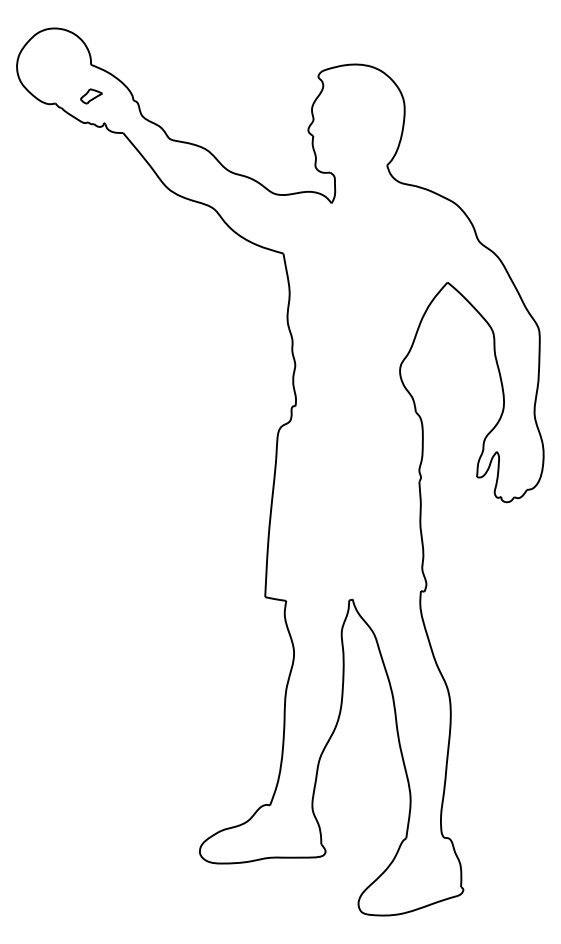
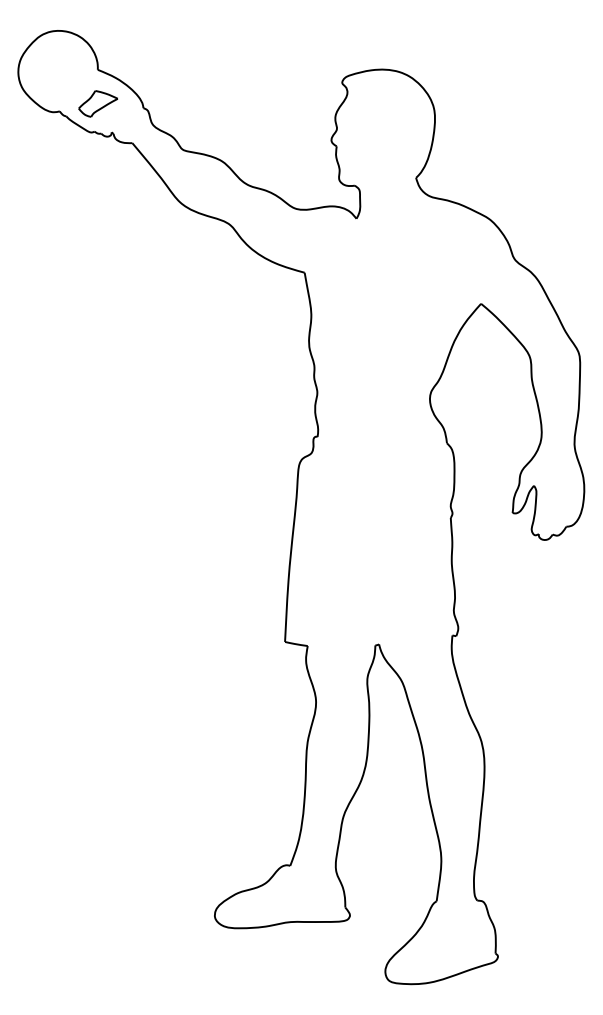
part: (91, 96) -> (98, 103), size x1.67

